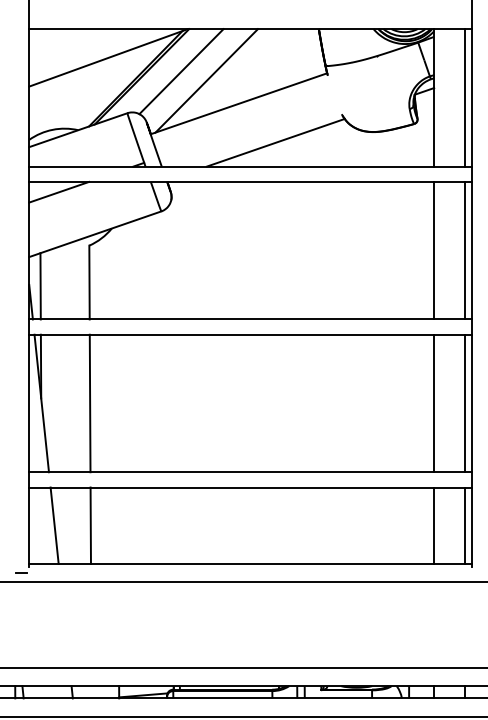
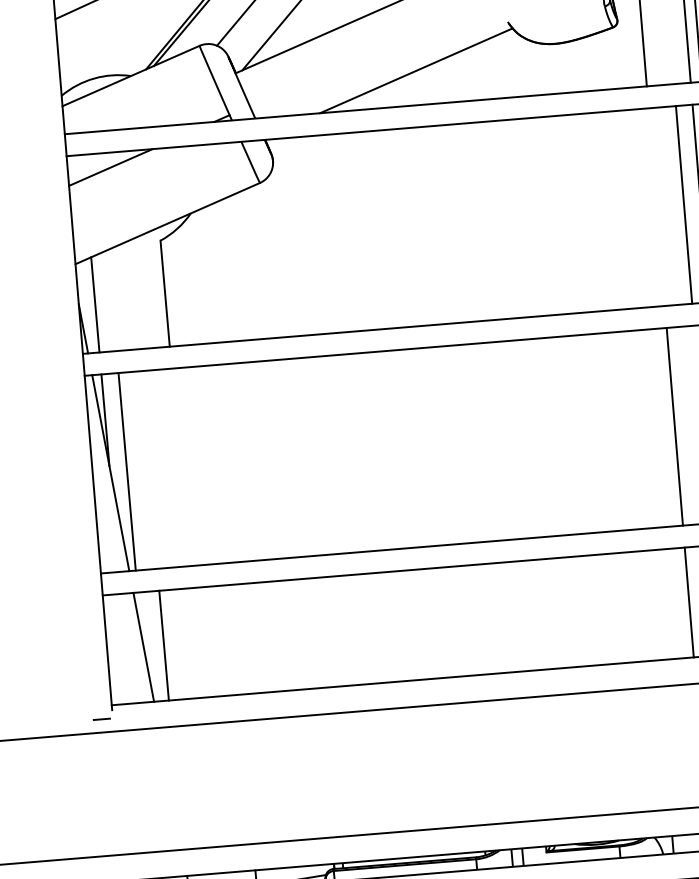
line: (434, 250) -> (684, 204), moved
line: (89, 403) -> (126, 471), moved
line: (90, 525) -> (163, 645), moved

